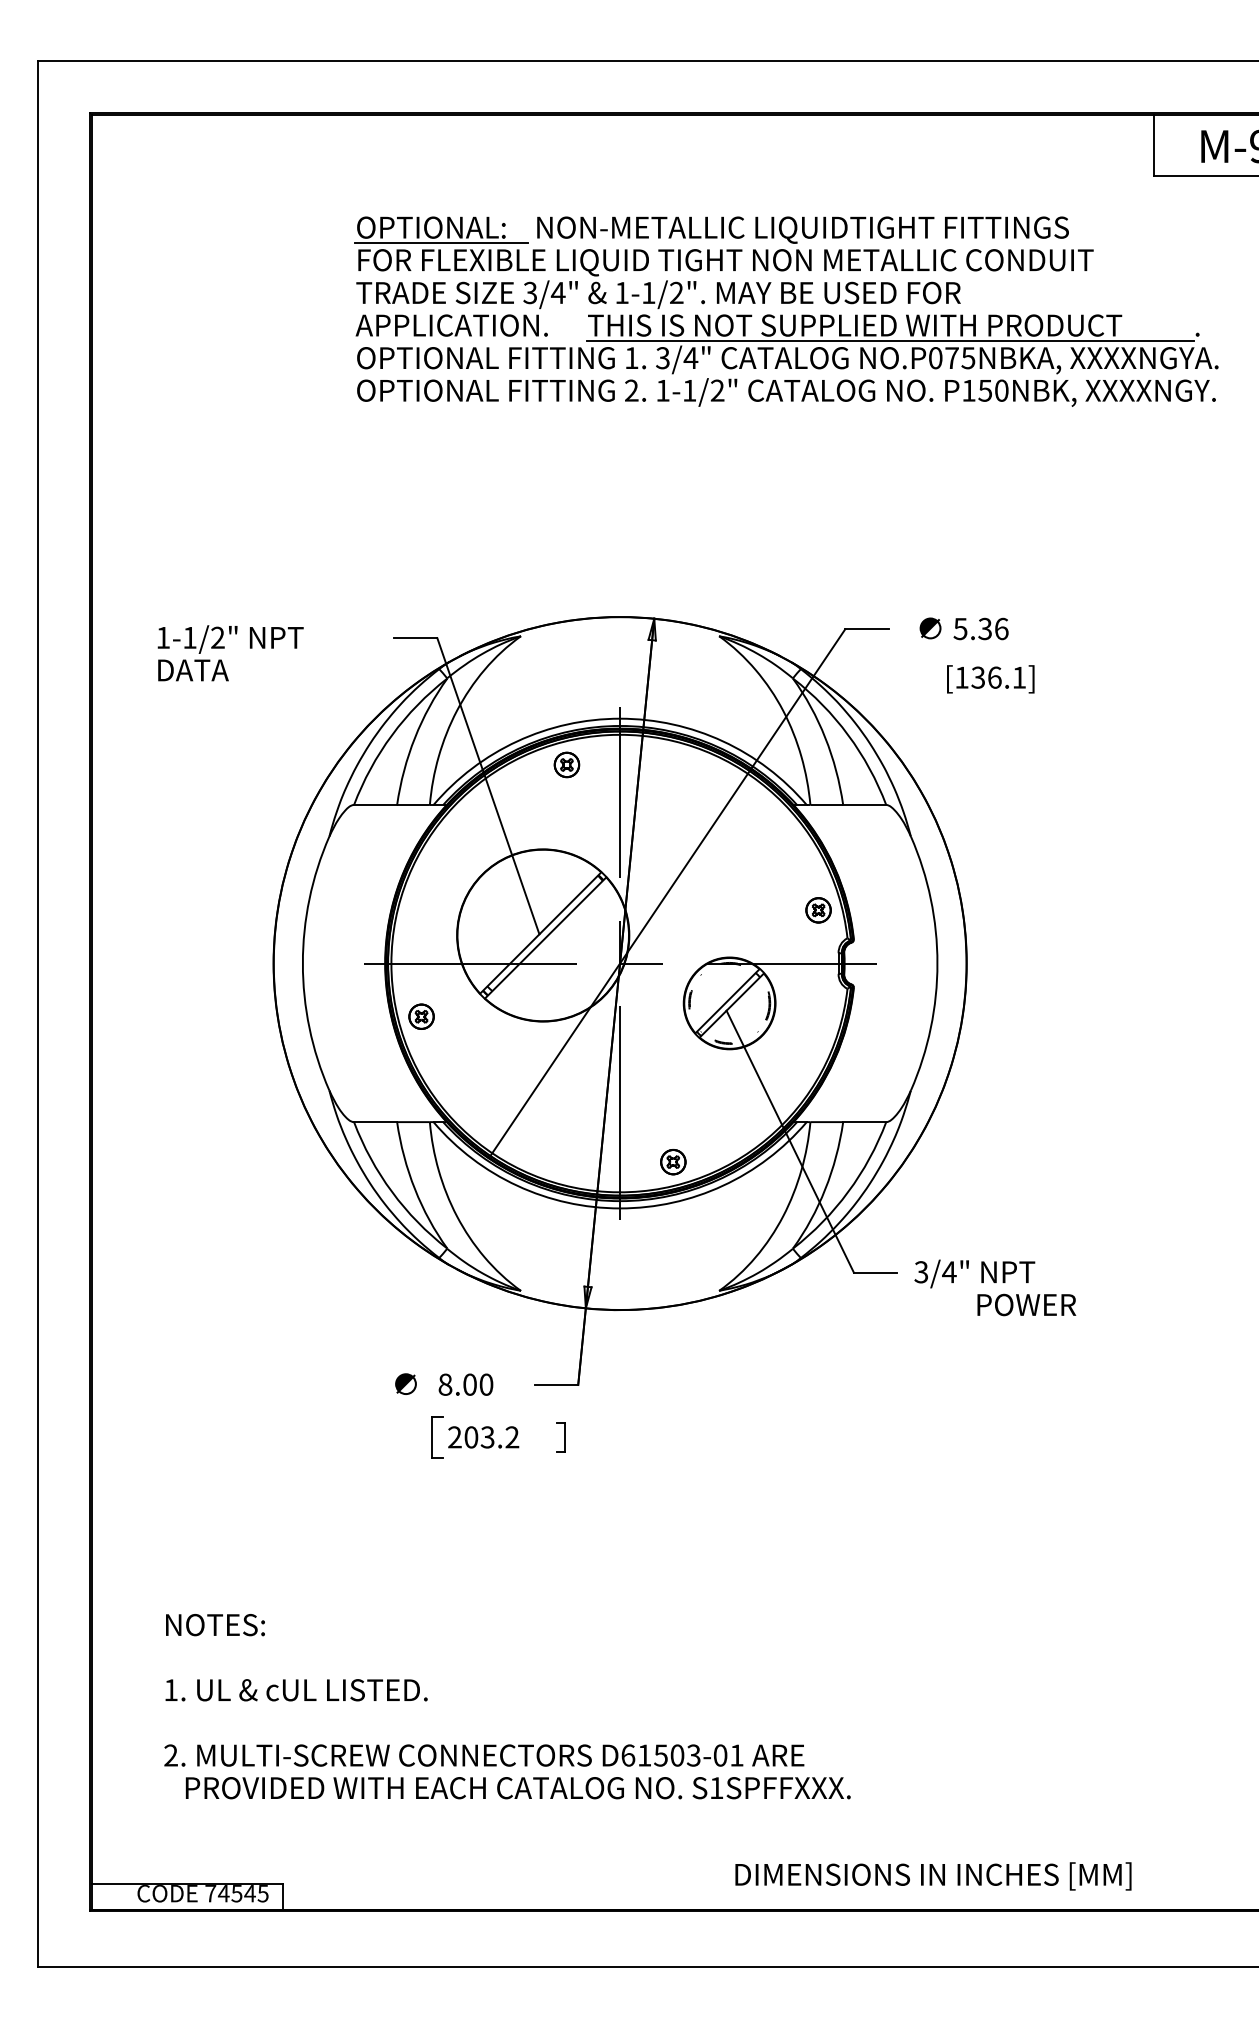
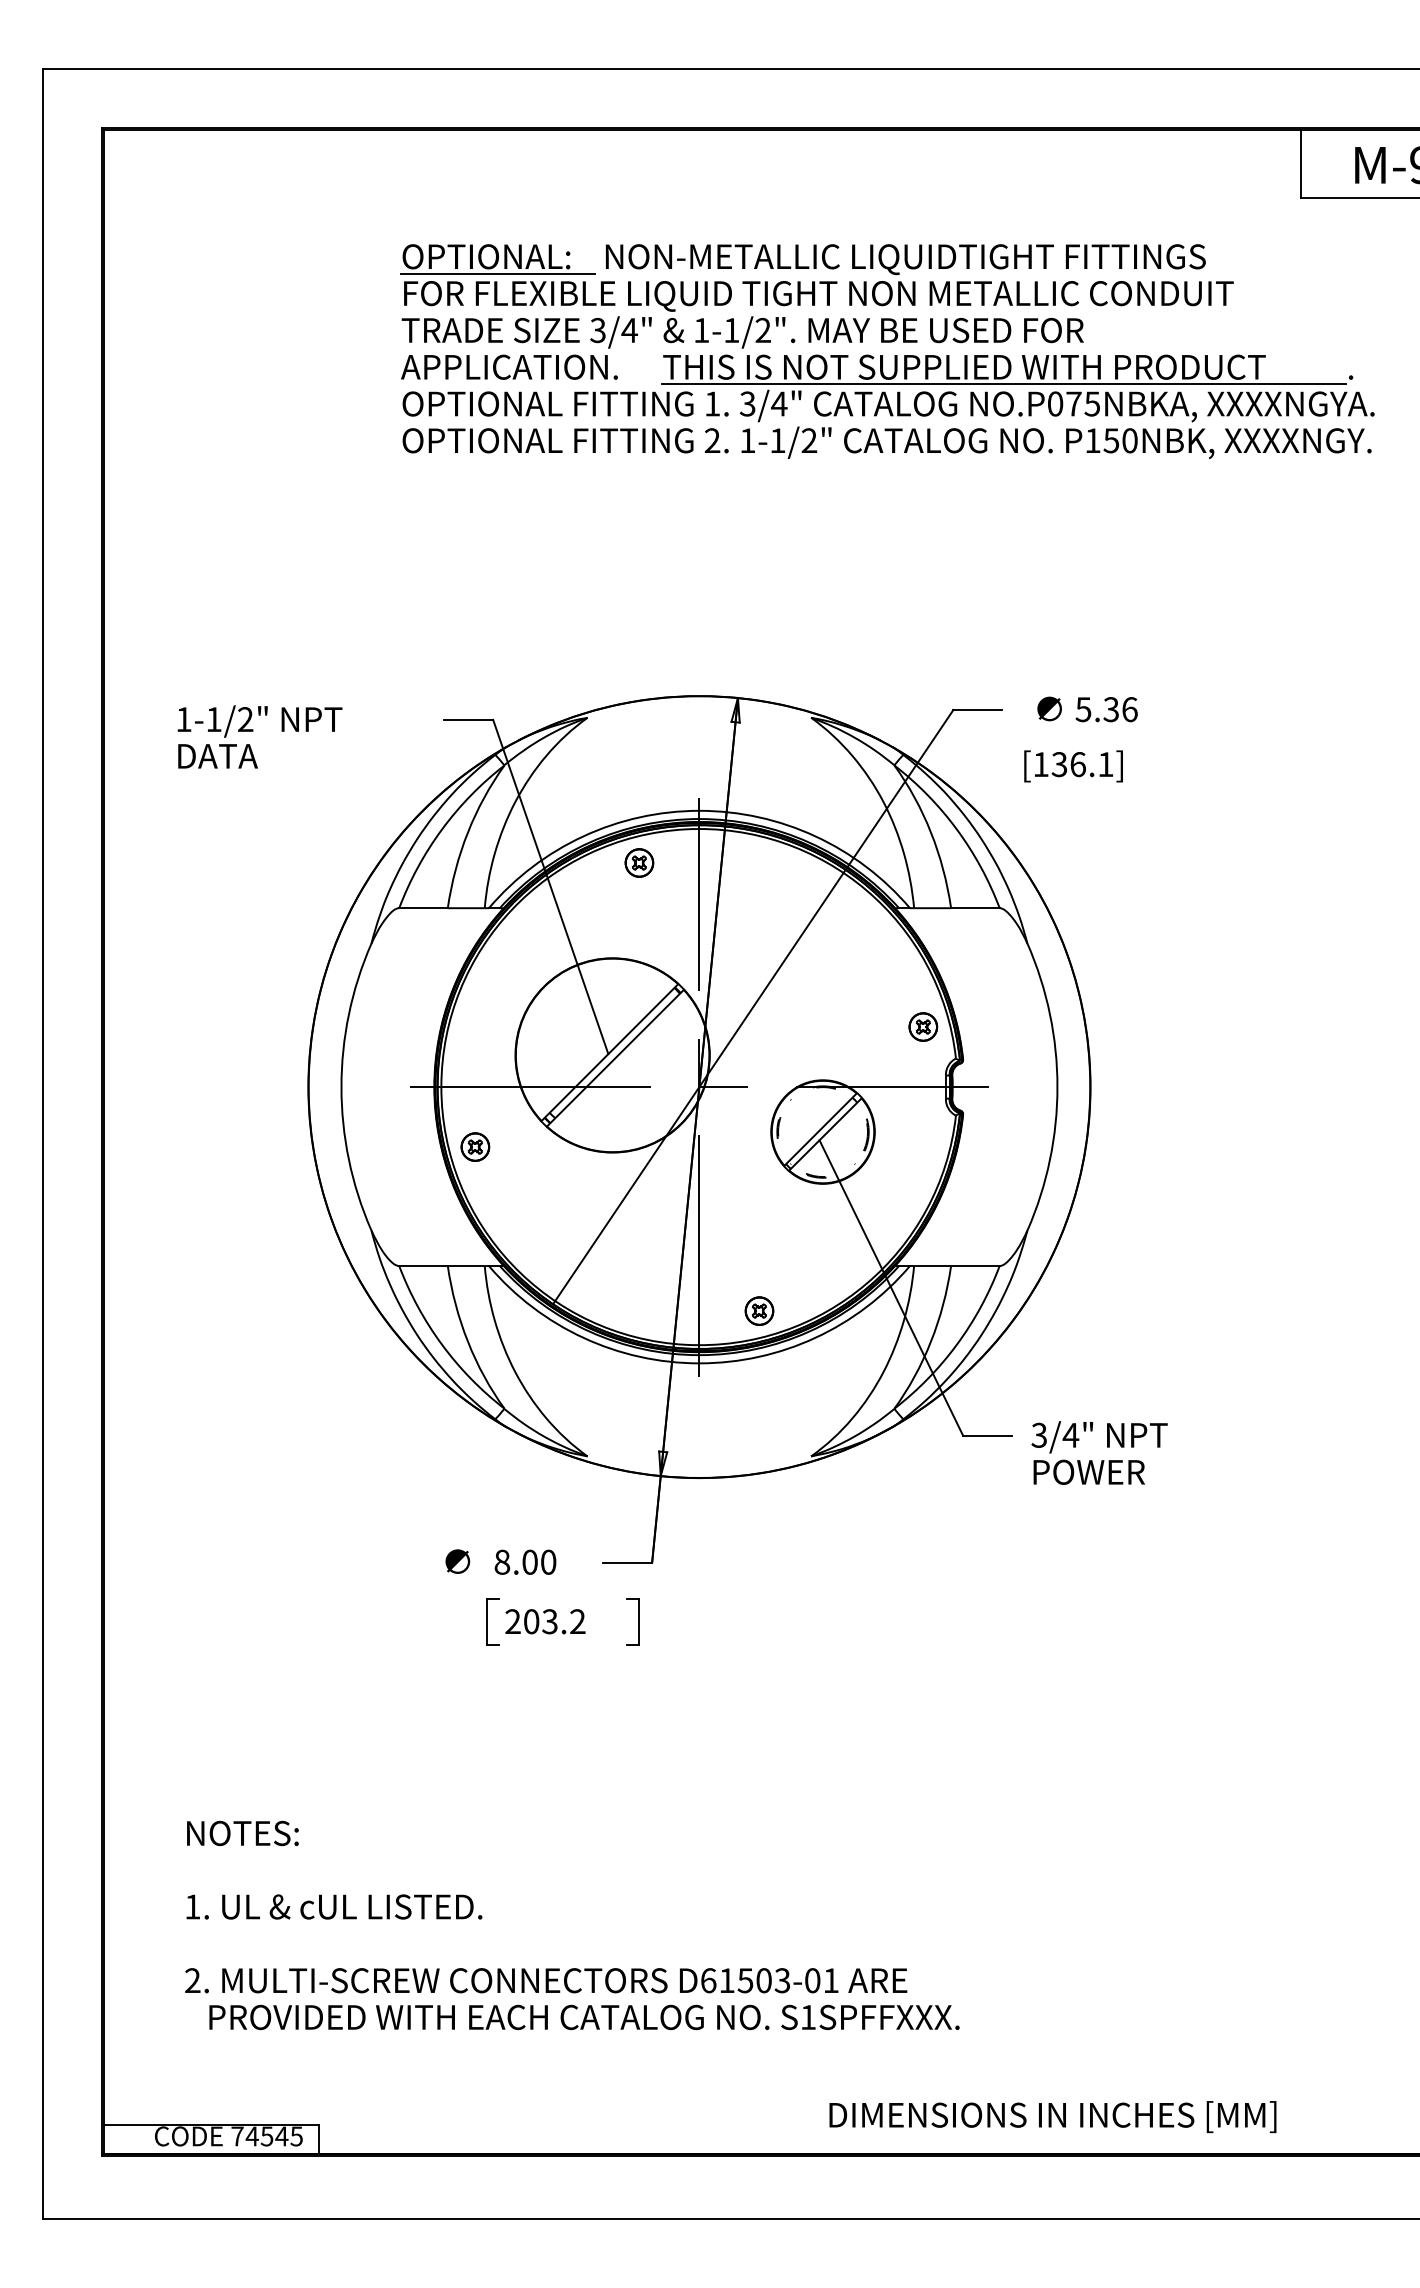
text: (990, 679) -> (1073, 766), moved
text: (1026, 1304) -> (1088, 1471), moved
part: (560, 1437) -> (632, 1621), size x1.43

